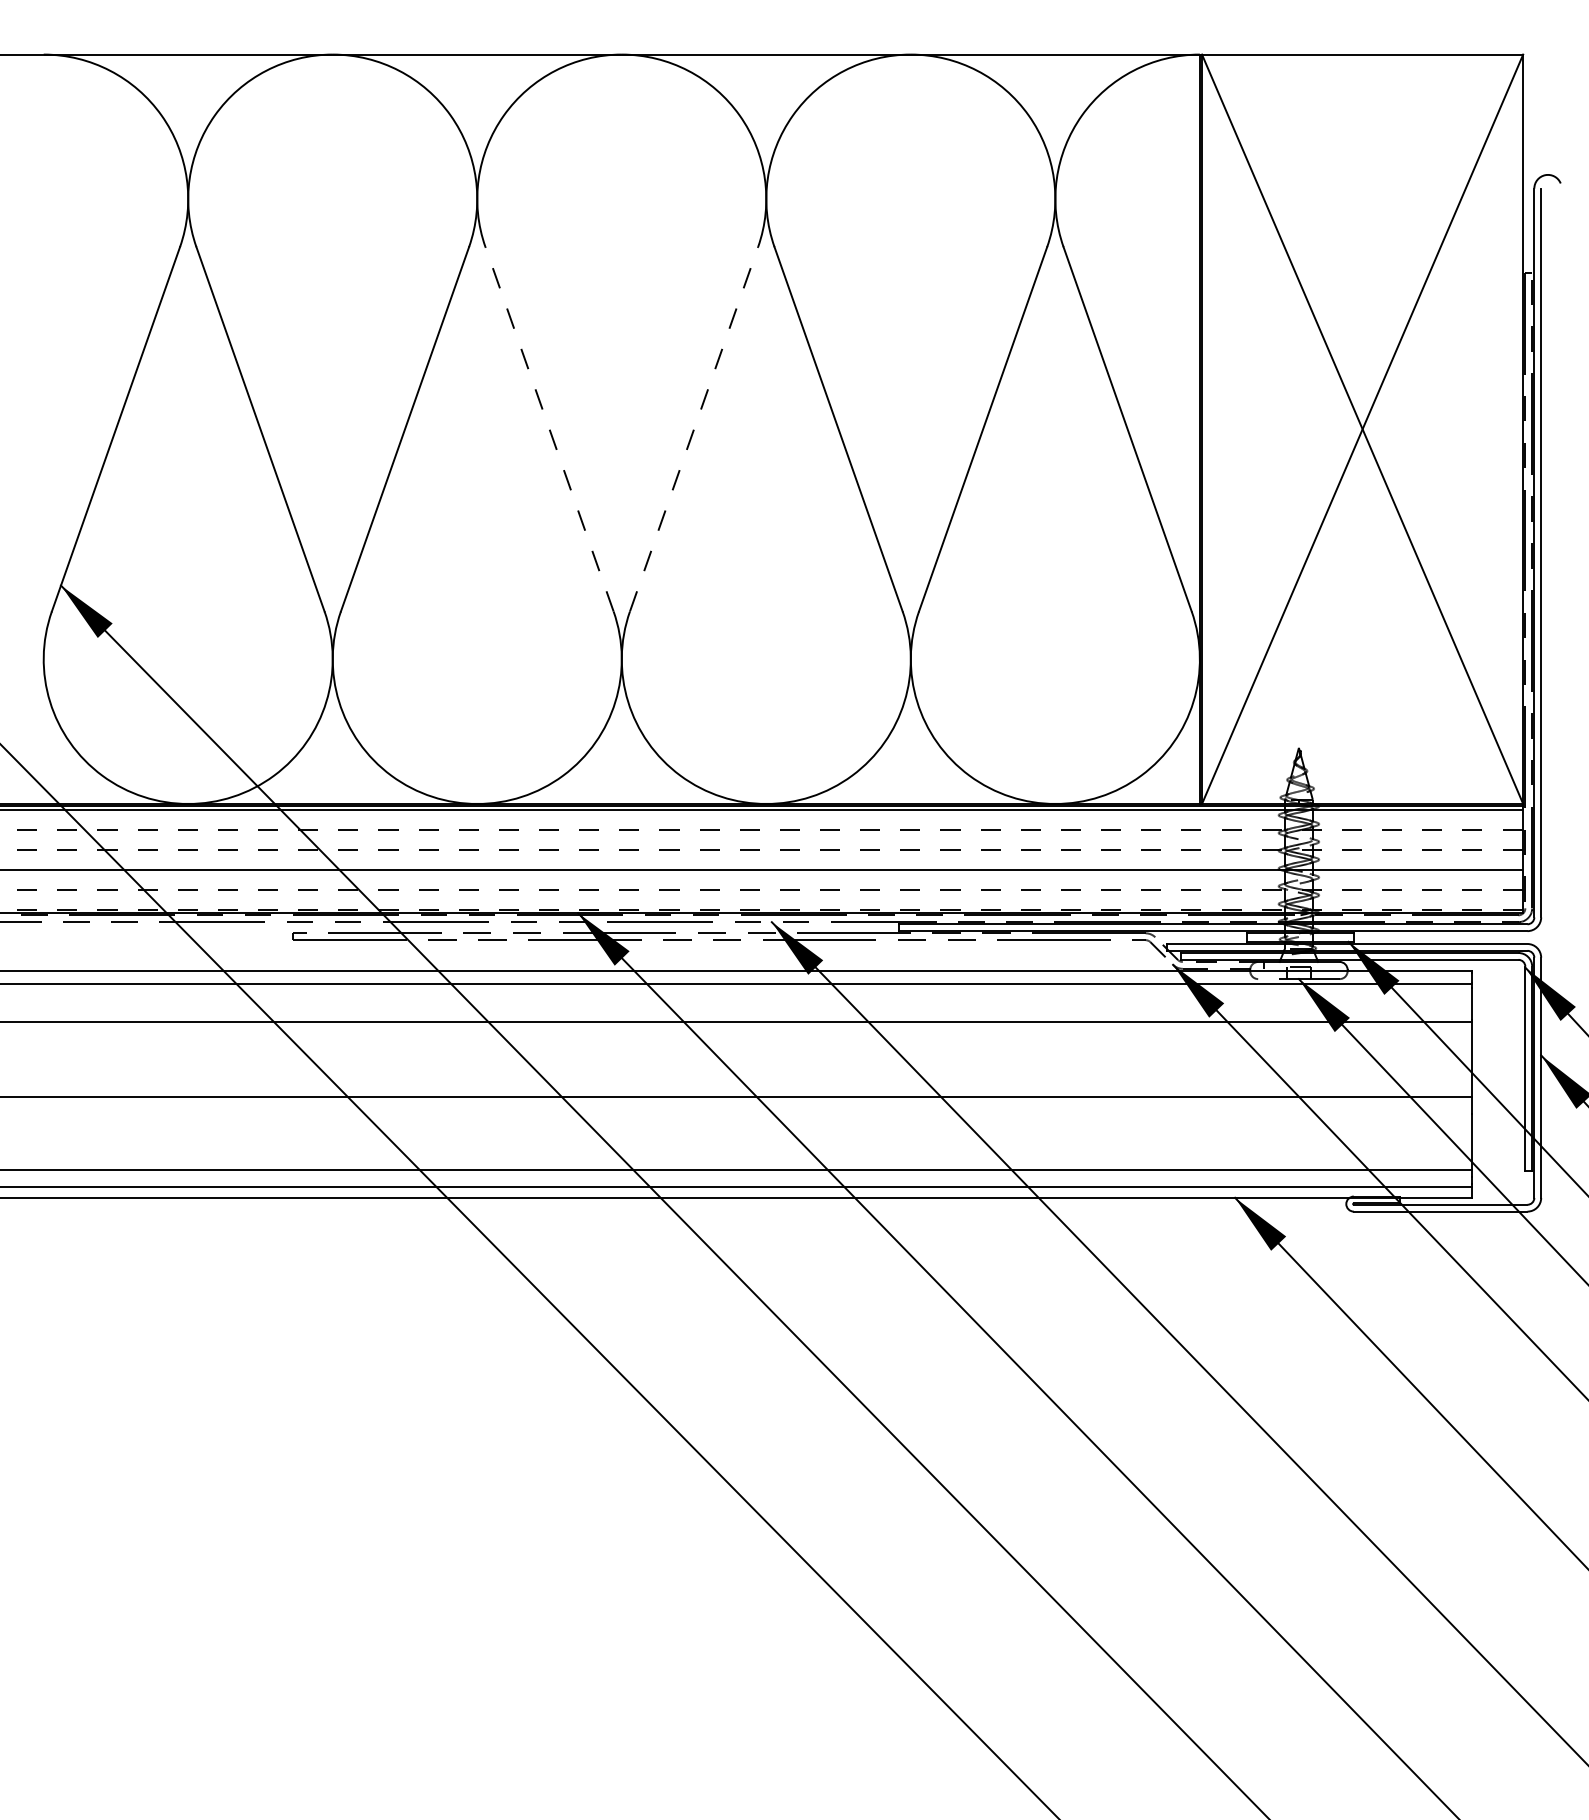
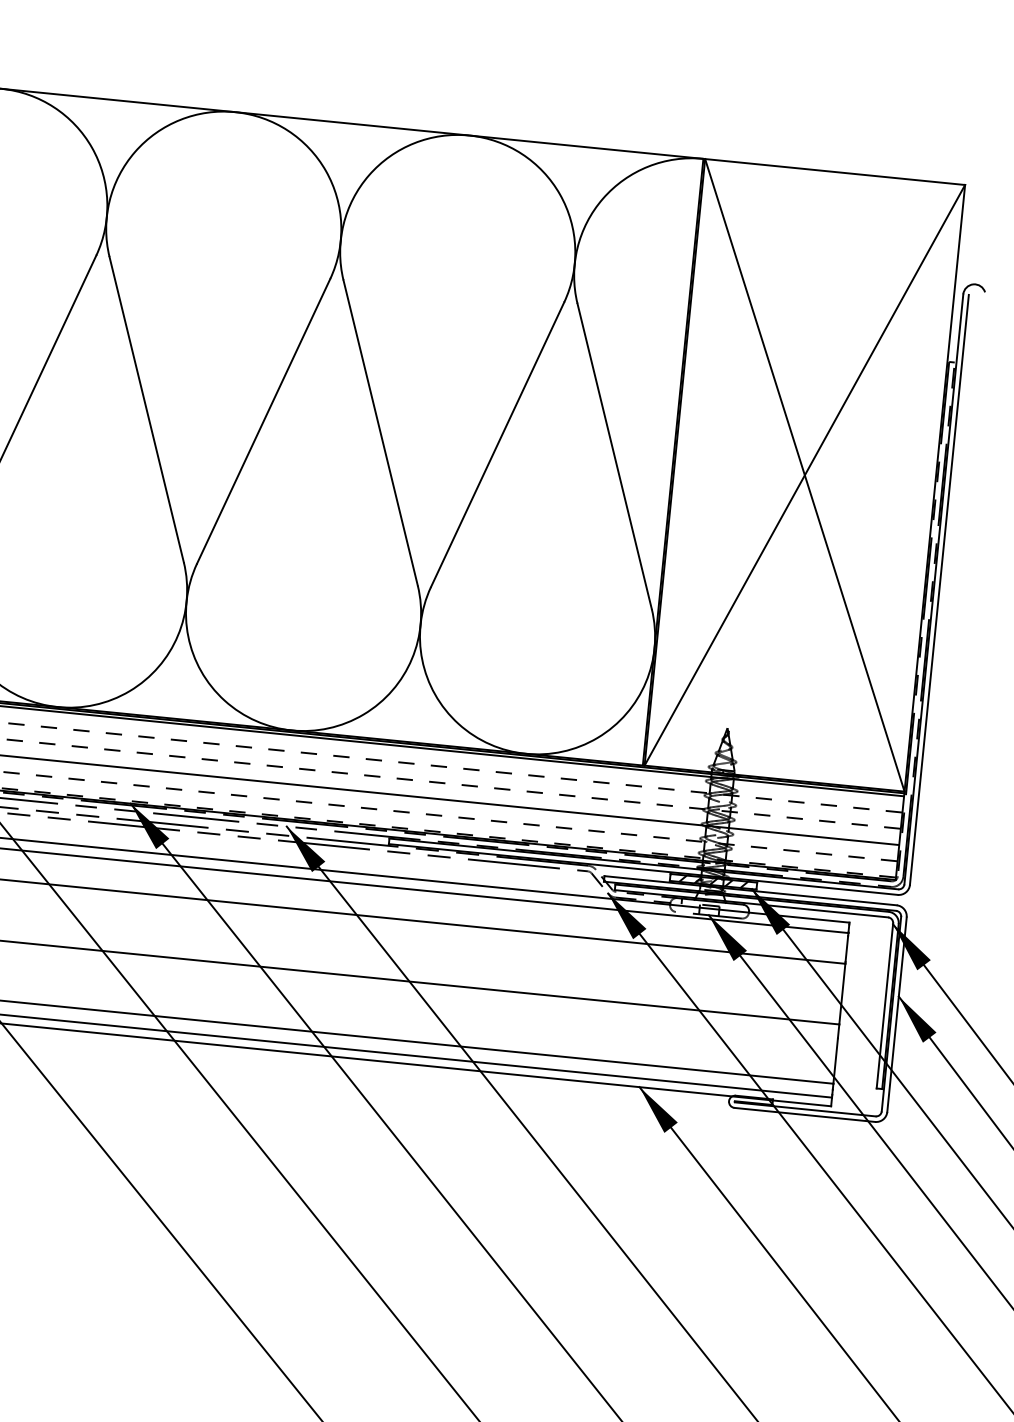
line: (549, 428) -> (146, 409), dashed -> solid
line: (694, 428) -> (264, 420), dashed -> solid
hatch: (1300, 937) -> (713, 881), added

